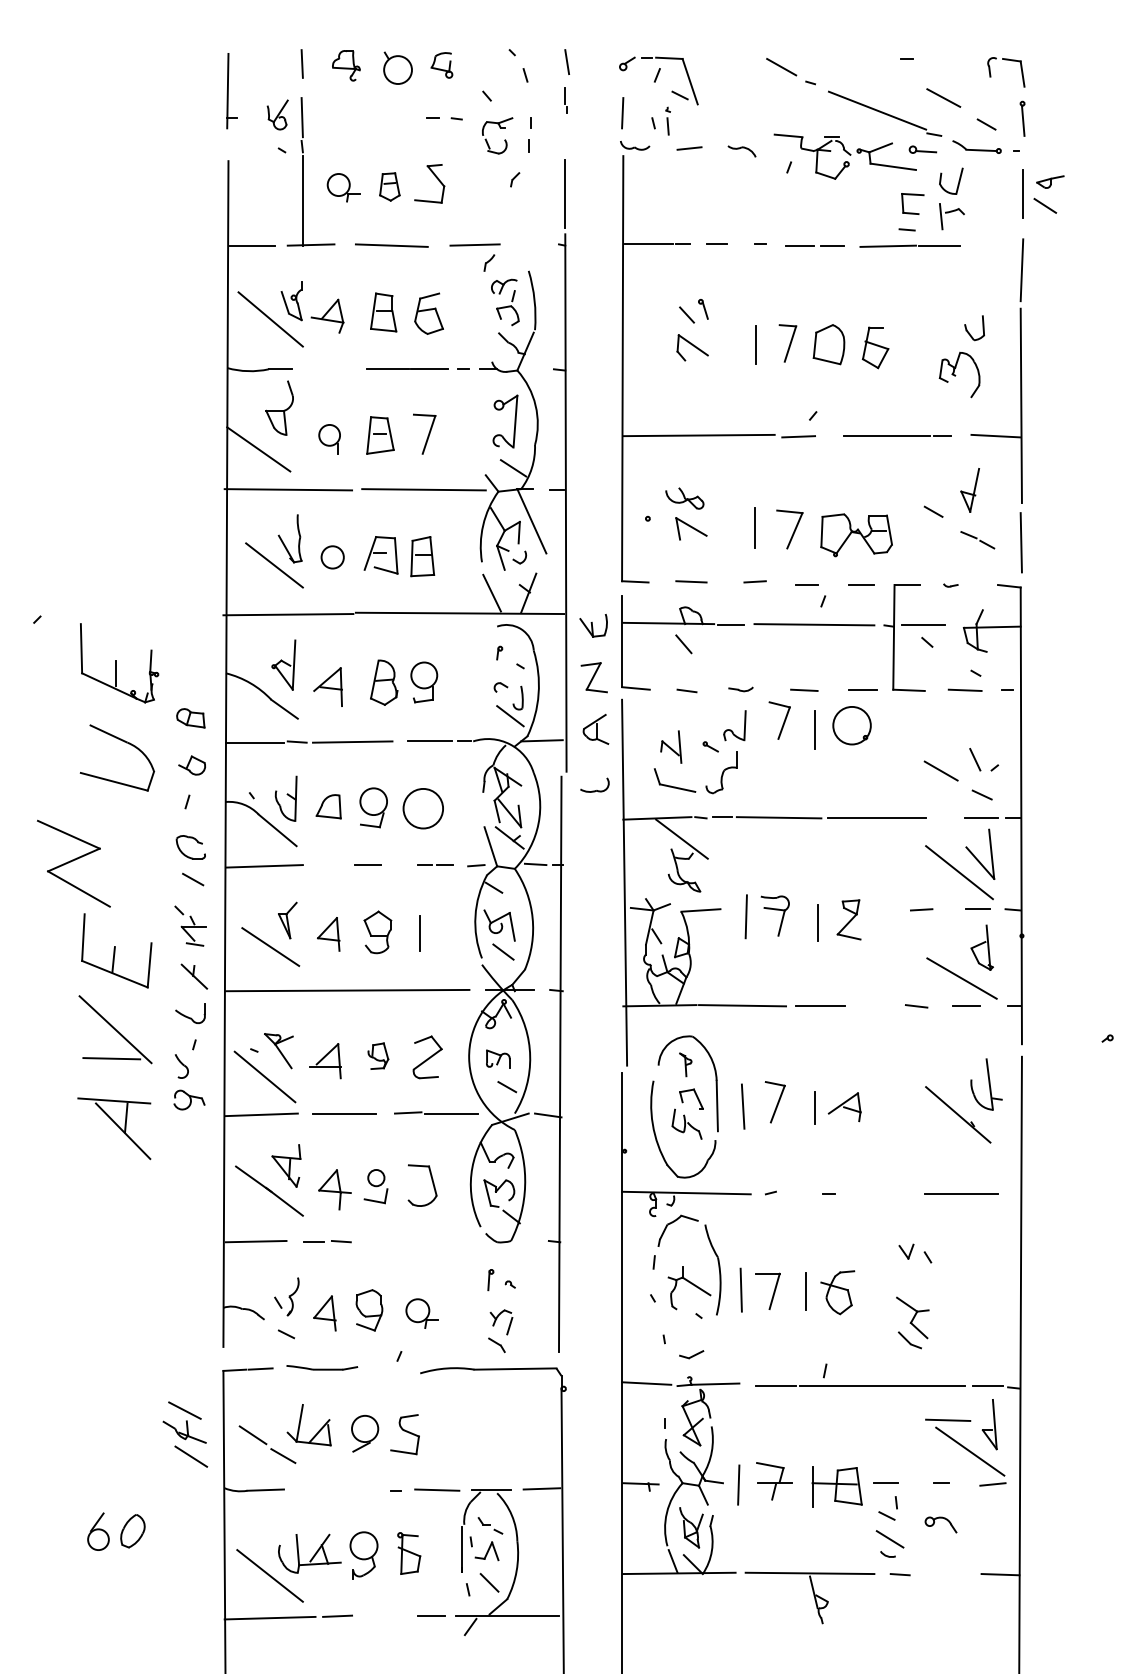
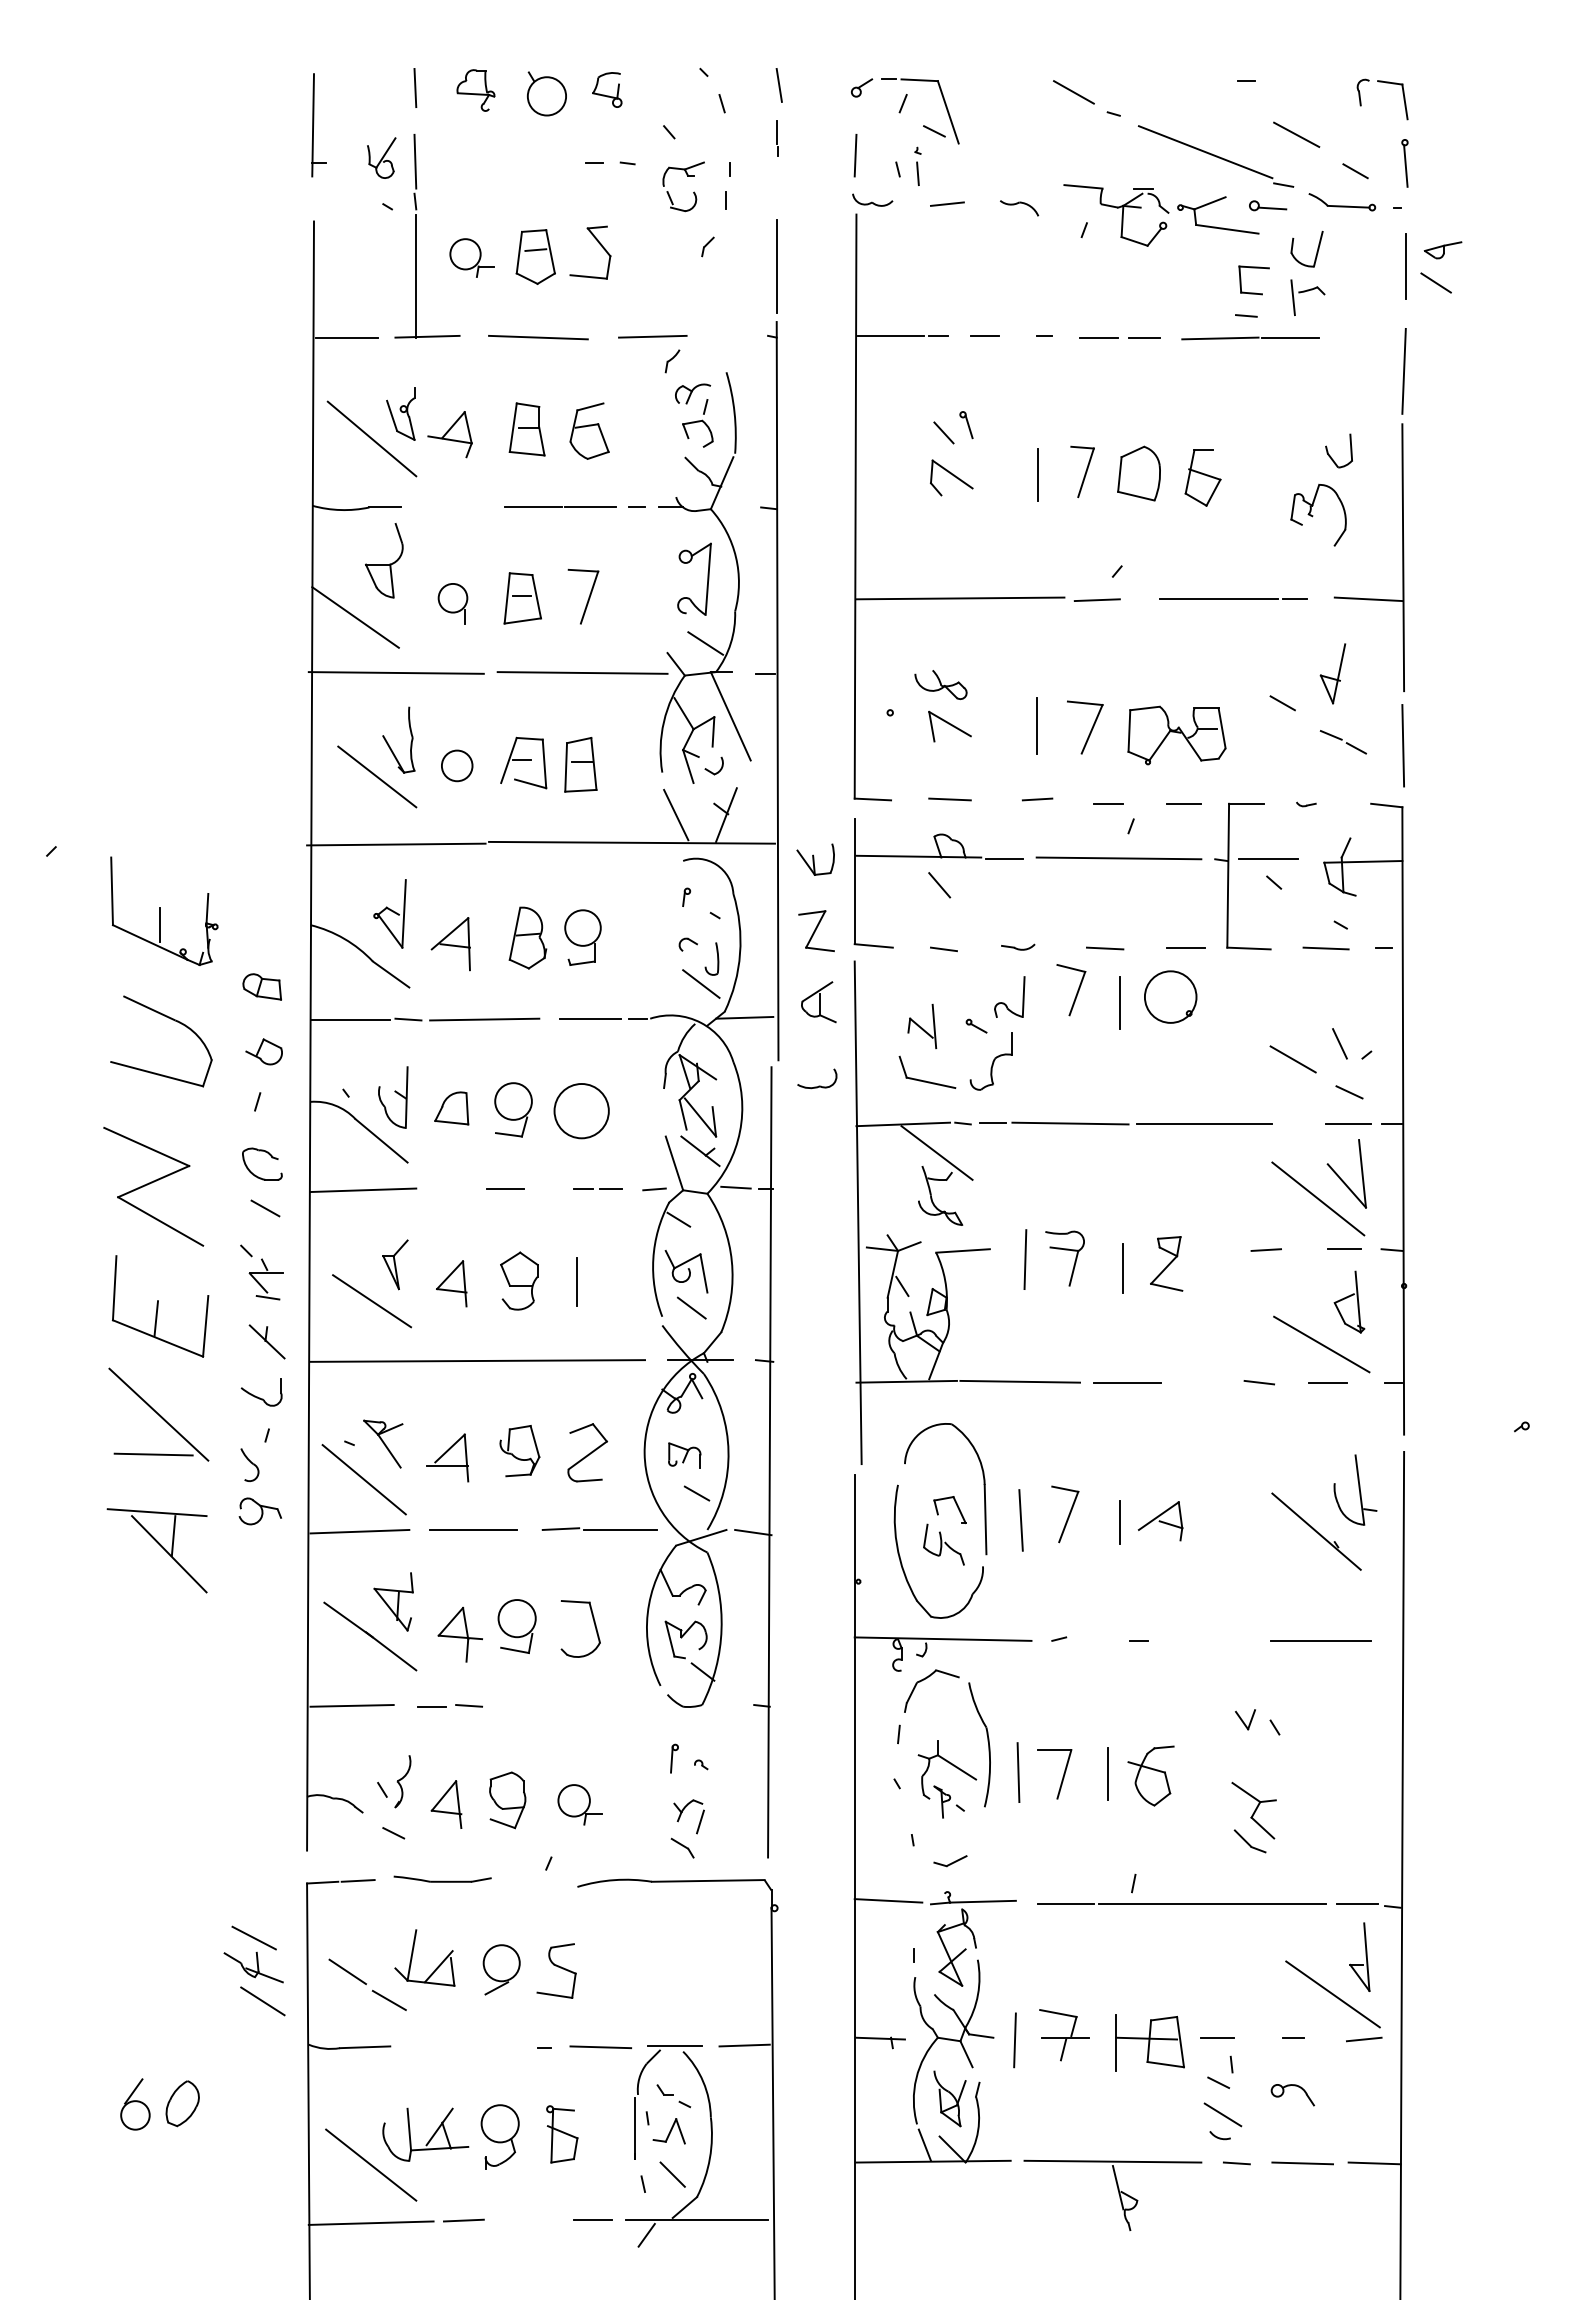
part: (389, 186) -> (535, 256), size x1.43
part: (73, 863) -> (153, 1186), moved
part: (378, 1056) -> (519, 1451), size x1.43
part: (685, 1064) -> (942, 1801), moved
circle: (375, 1178) -> (516, 1618), size x1.67
line: (948, 1420) -> (1302, 2163), moved

